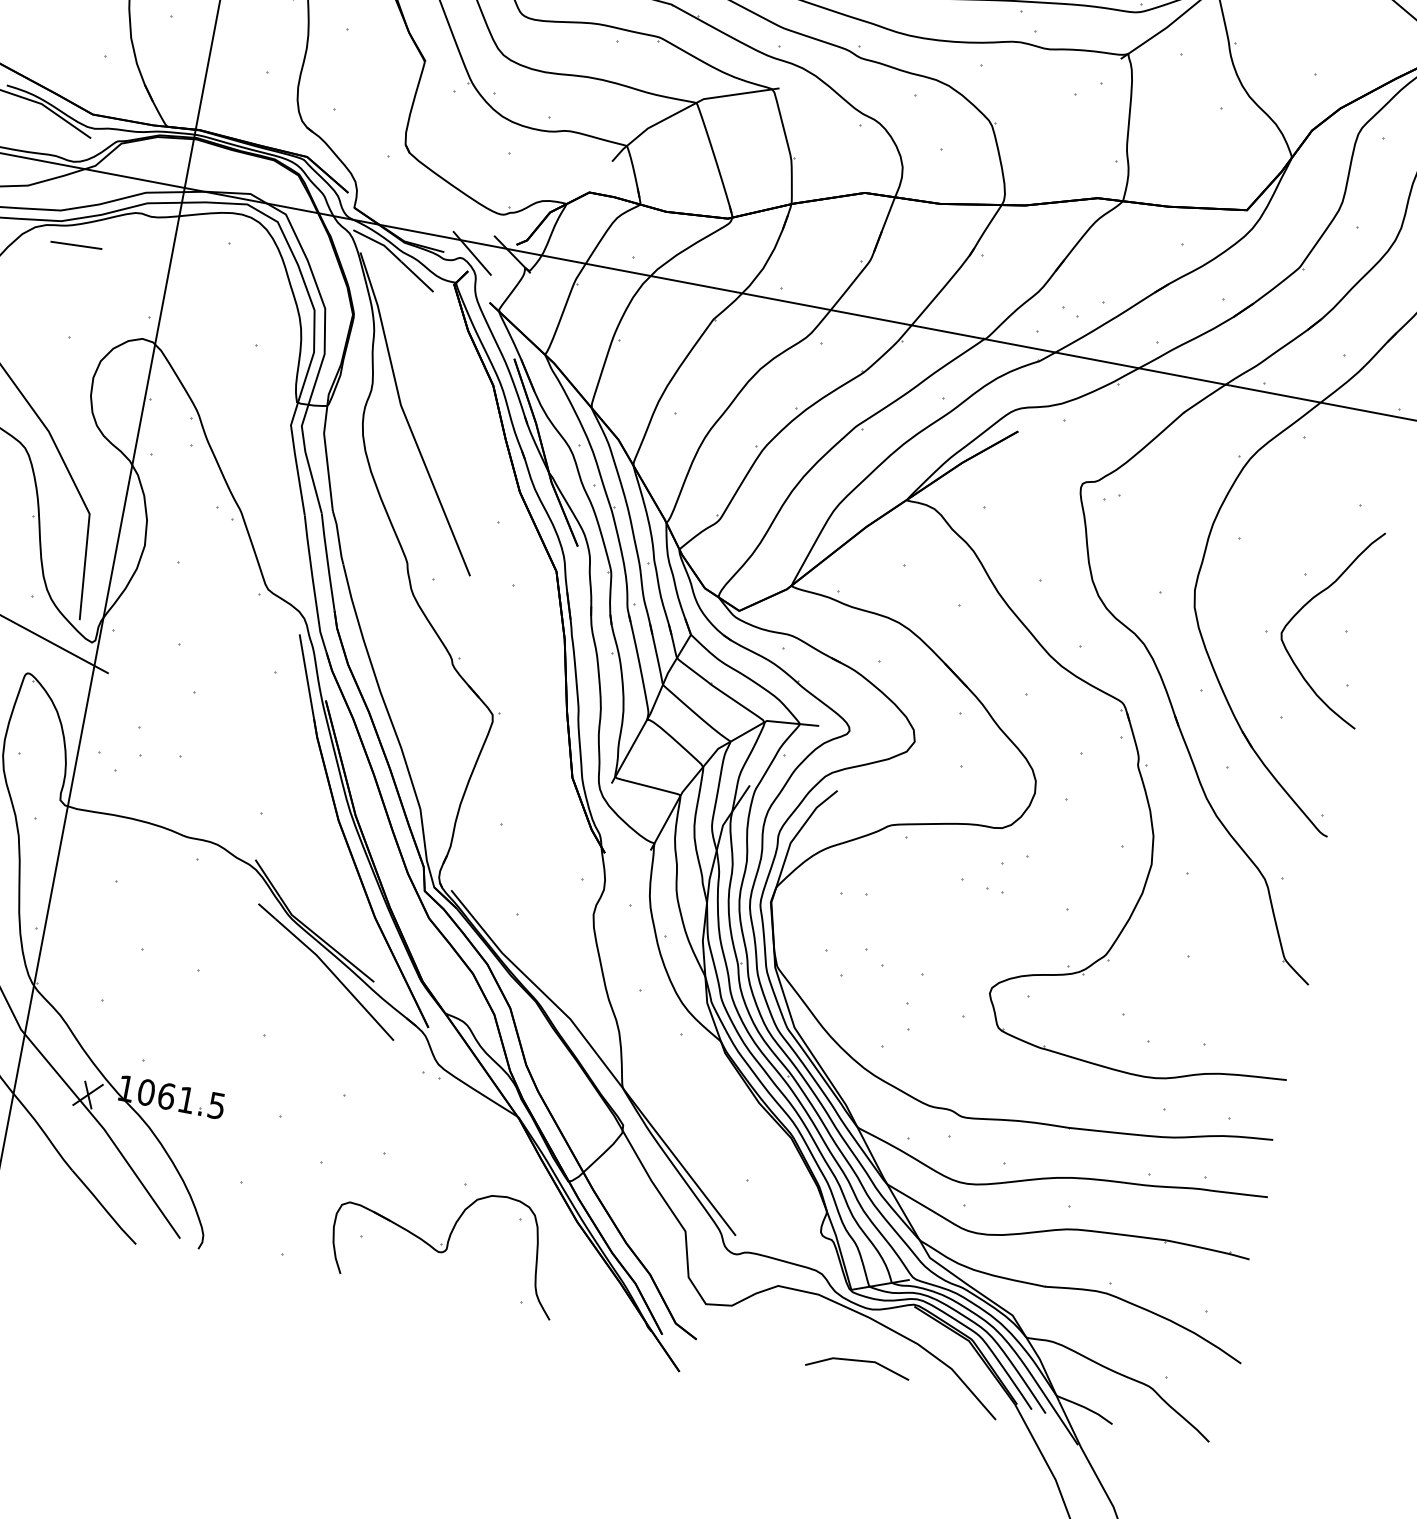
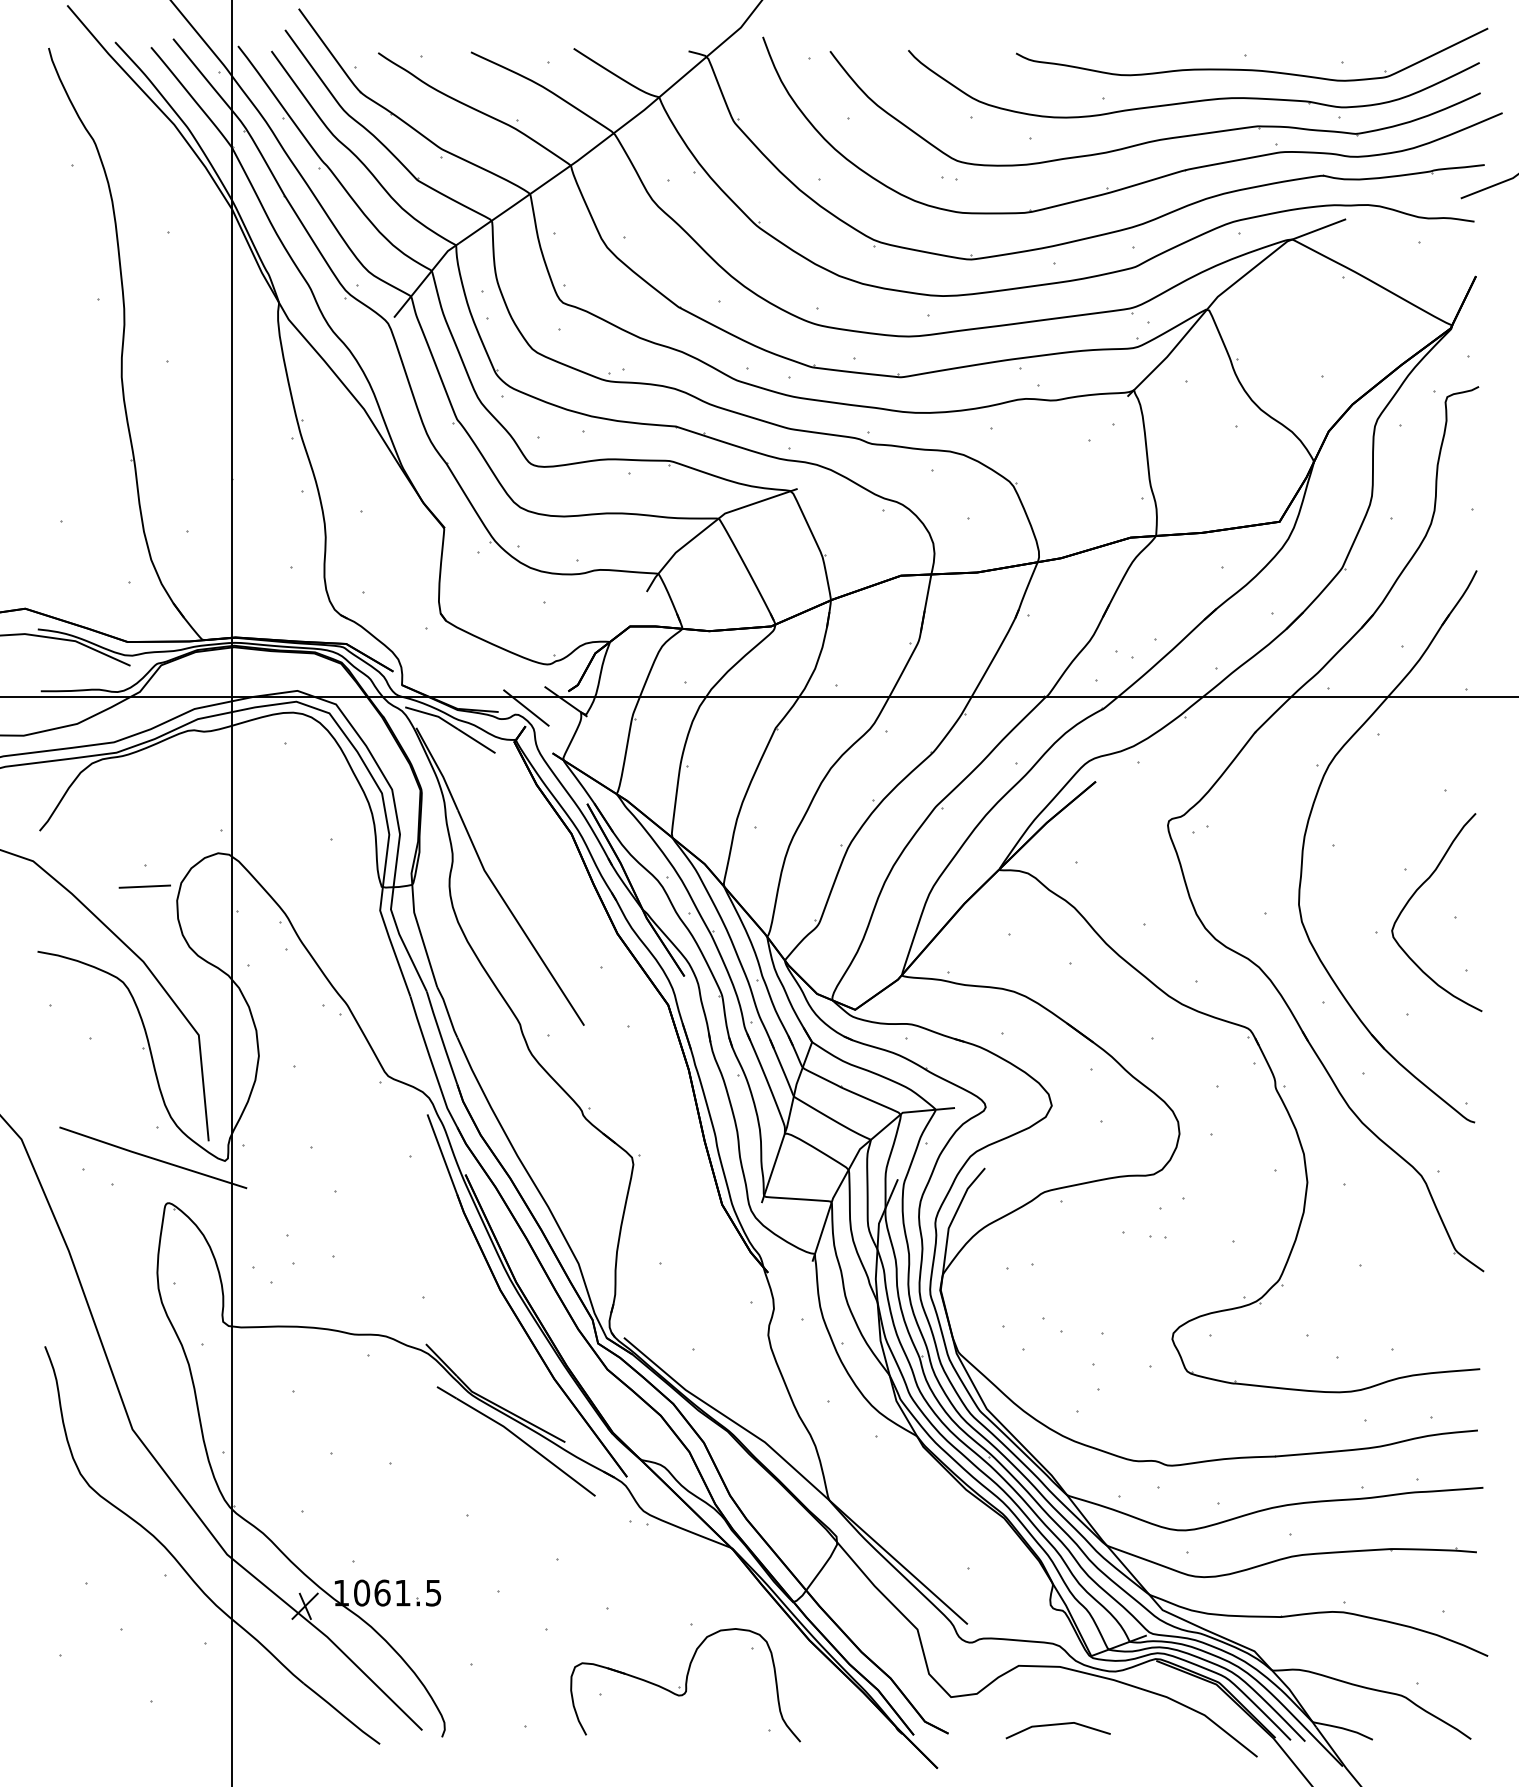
line: (76, 245) -> (144, 886), moved
line: (858, 1361) -> (1057, 1725), moved

